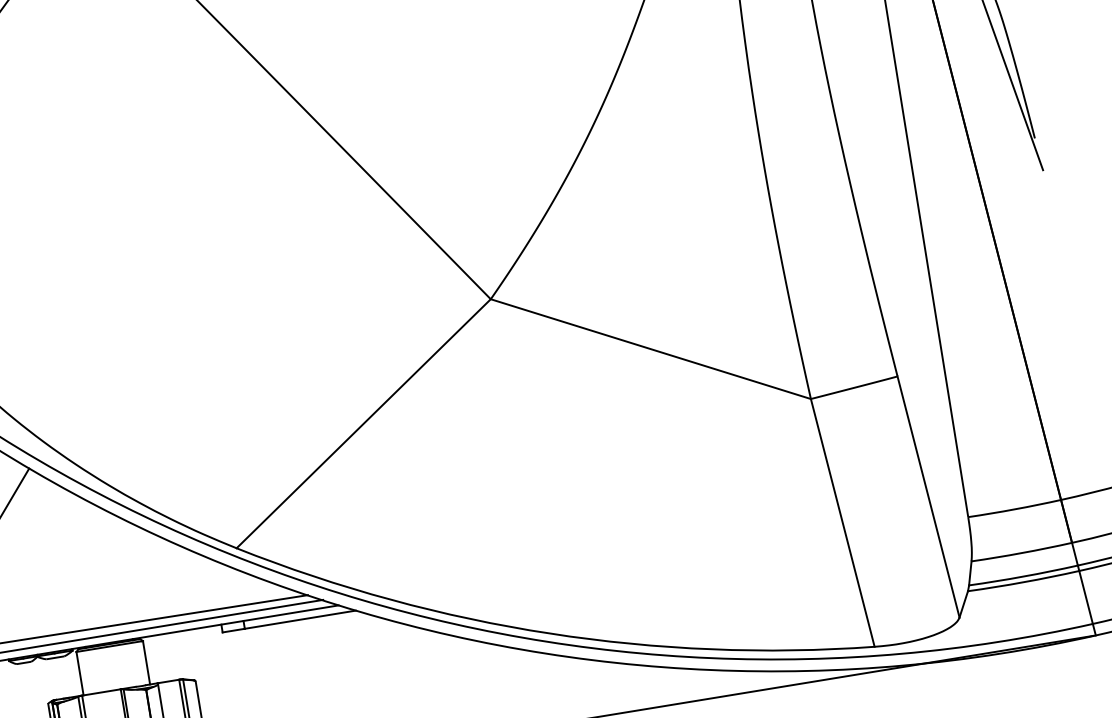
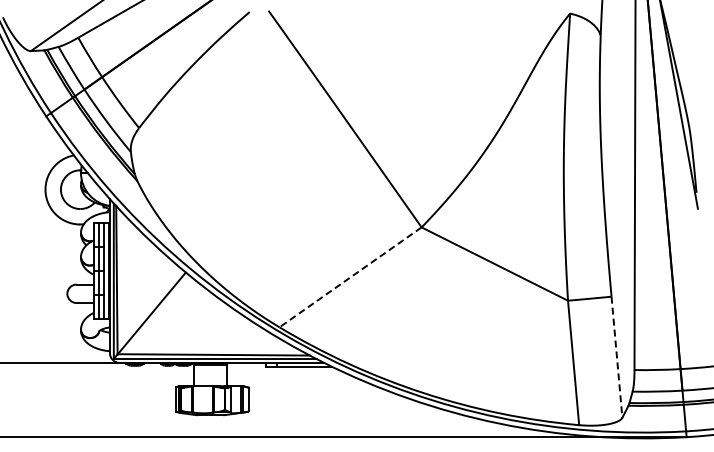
line: (363, 424) -> (350, 277), solid -> dashed
line: (927, 497) -> (616, 357), solid -> dashed

